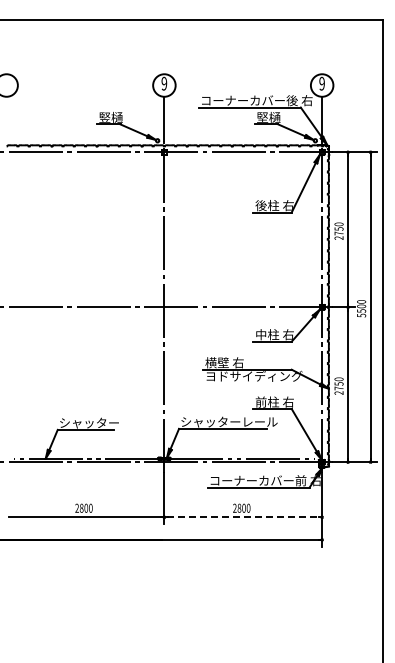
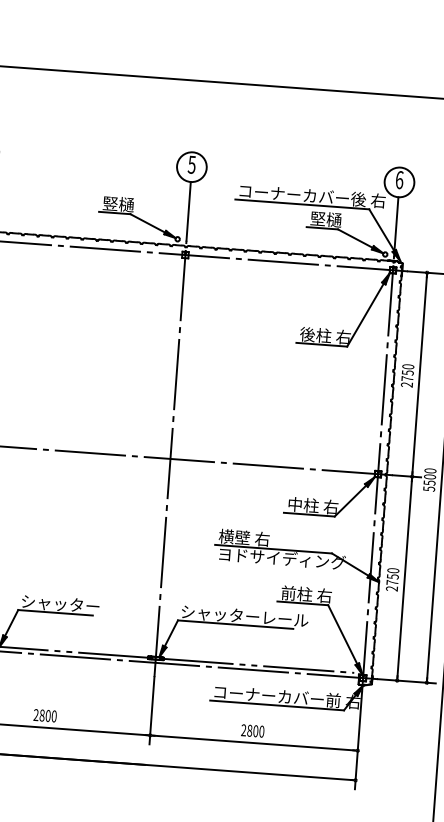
text: (164, 83) -> (192, 164), 9 -> 5
text: (321, 83) -> (398, 179), 9 -> 6
line: (243, 517) -> (254, 743), dashed -> solid

